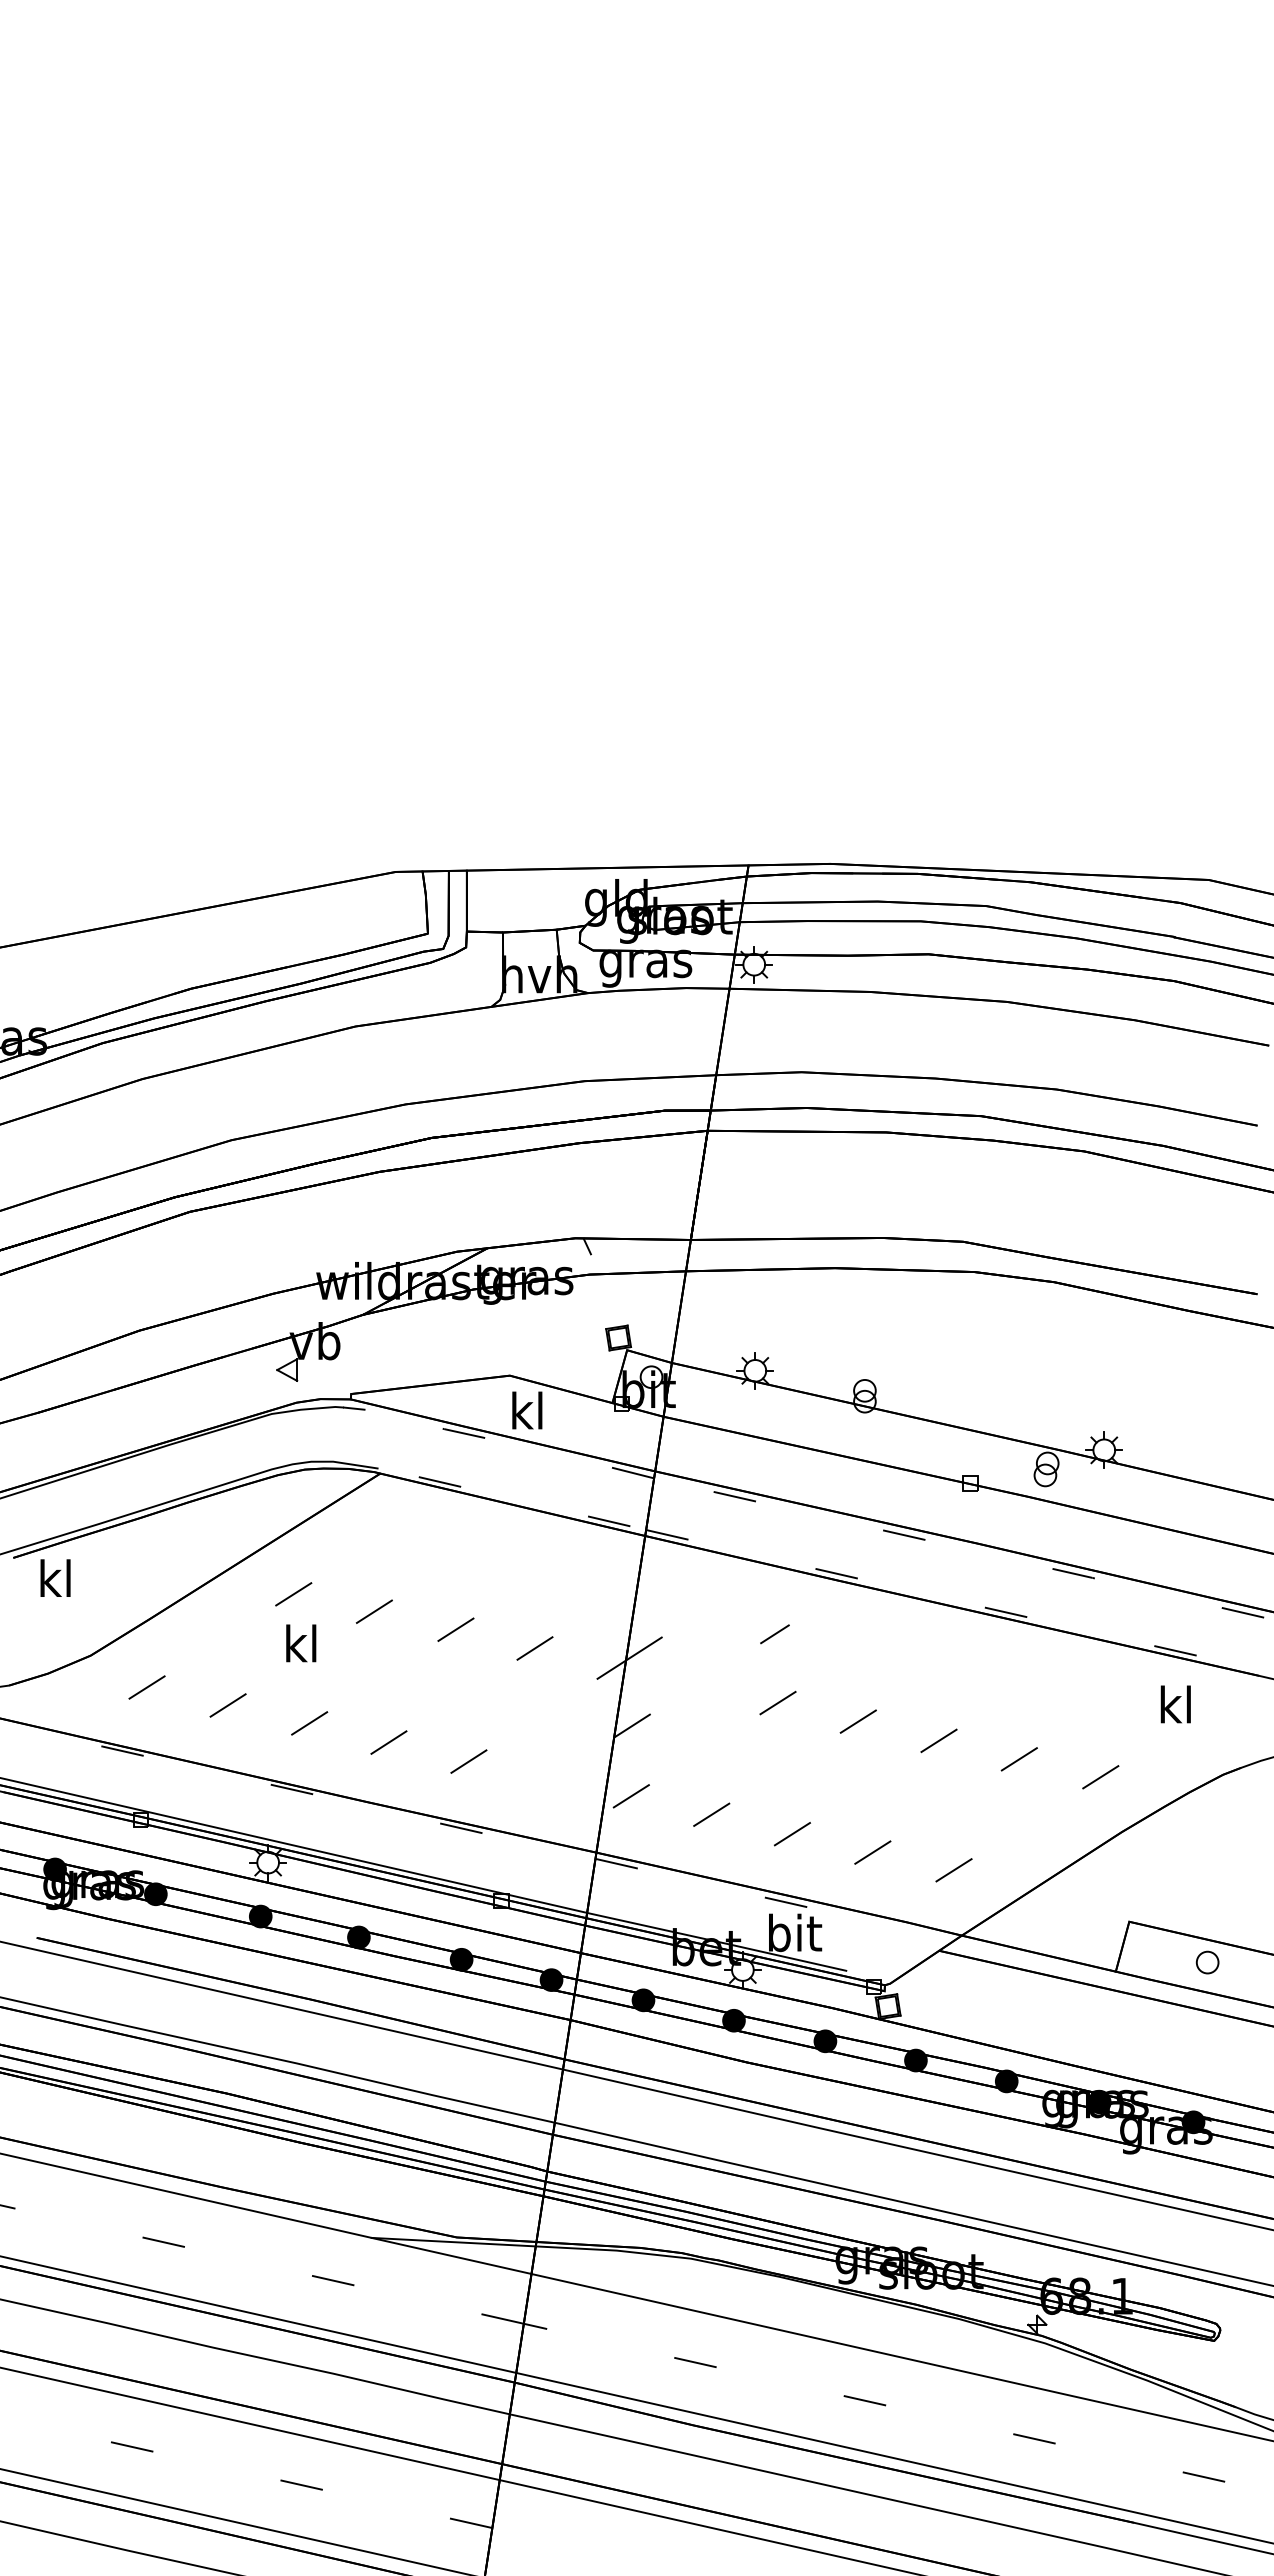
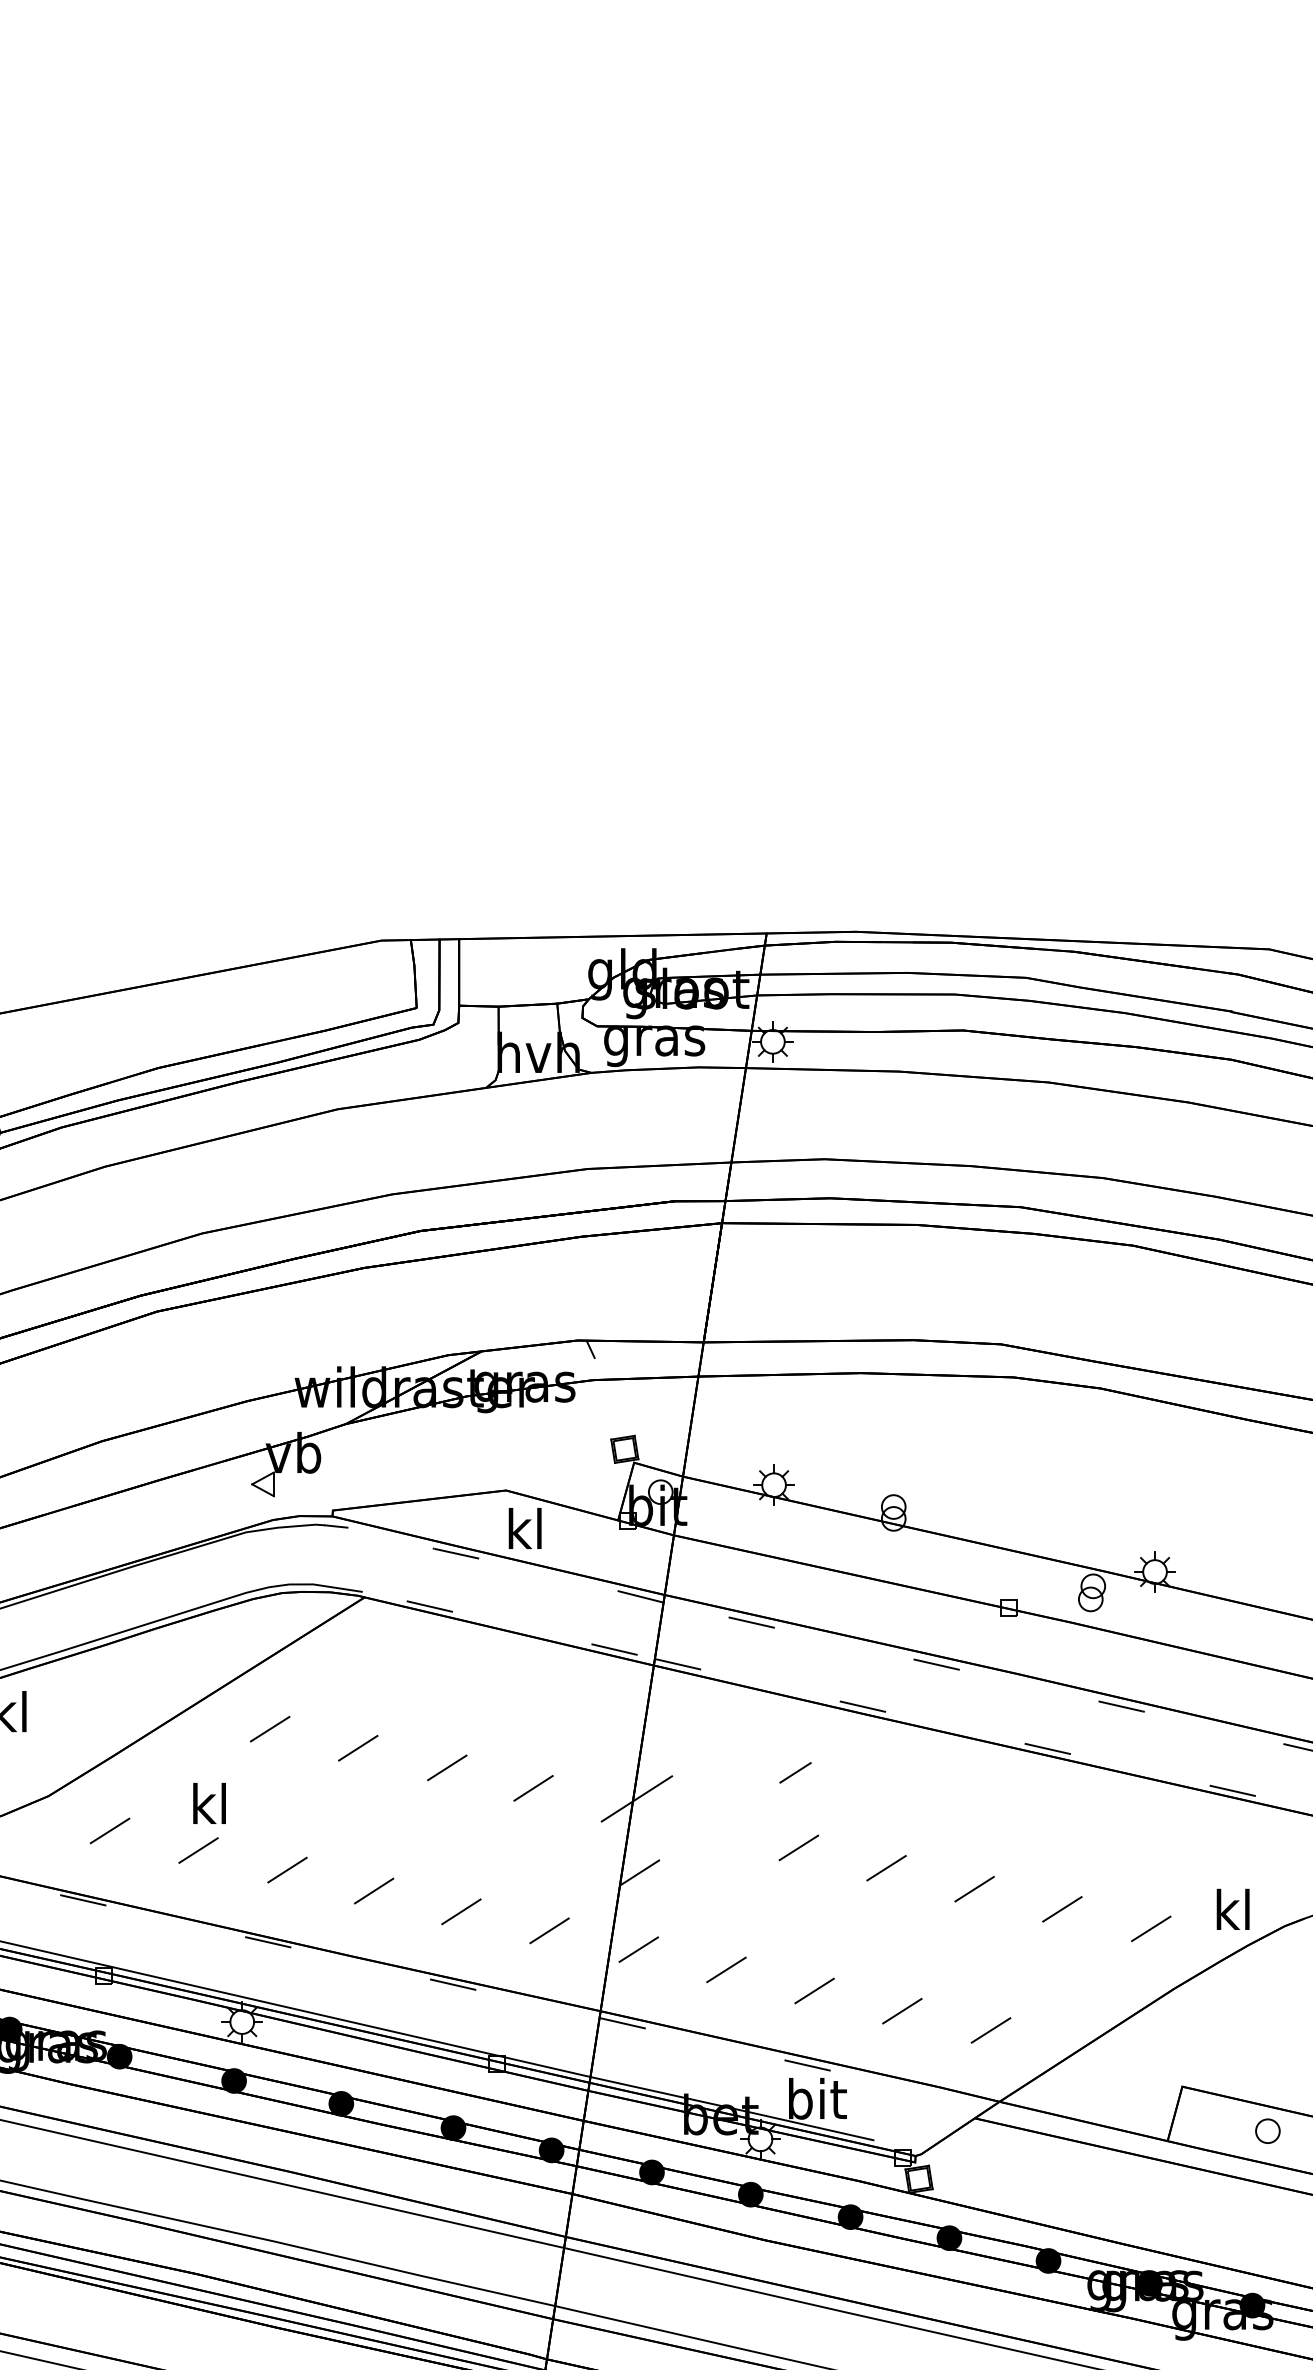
text: (301, 1643) -> (209, 1803), moved
text: (1175, 1704) -> (1232, 1909), moved
line: (549, 1778) -> (549, 1930), added

